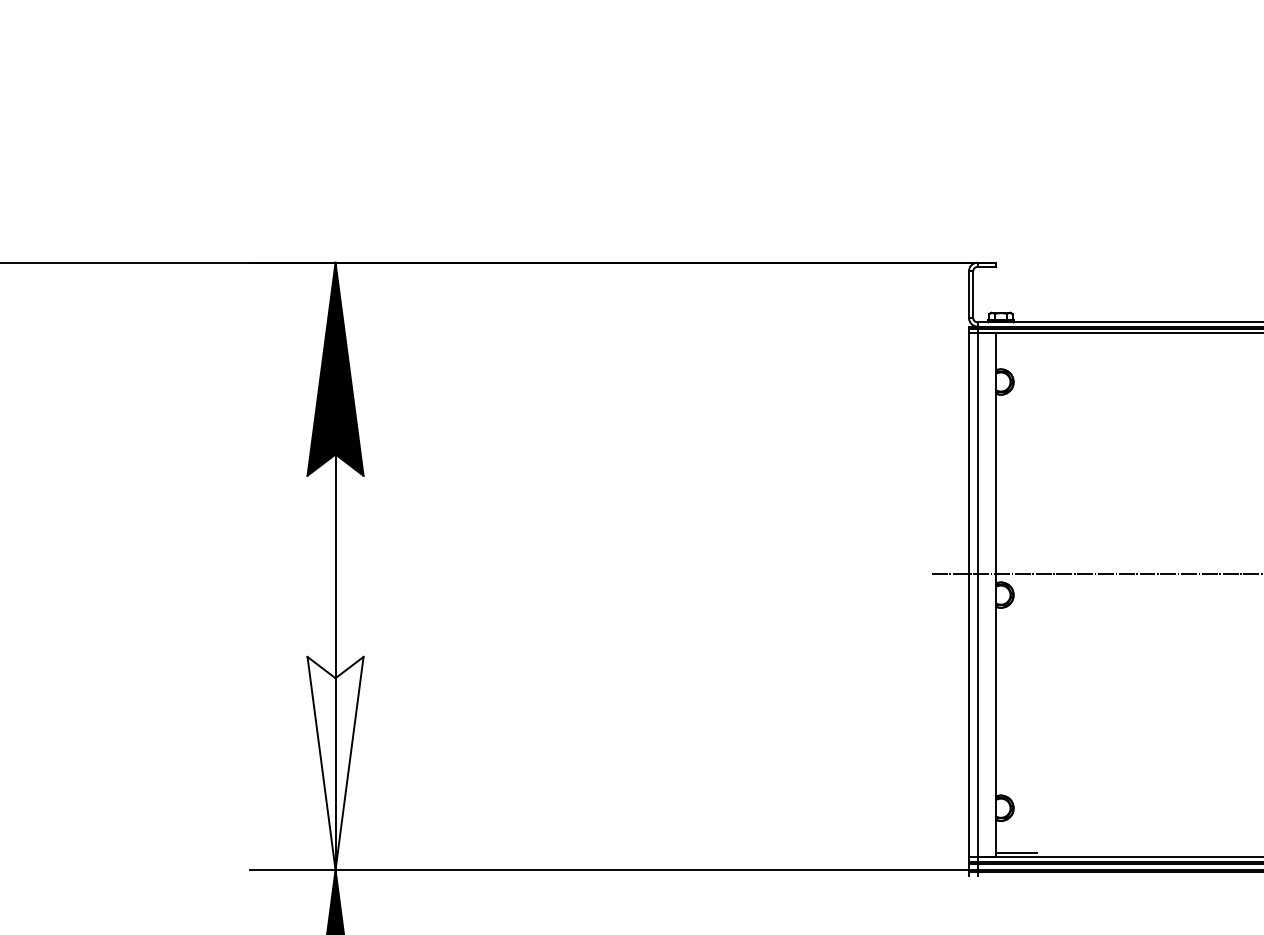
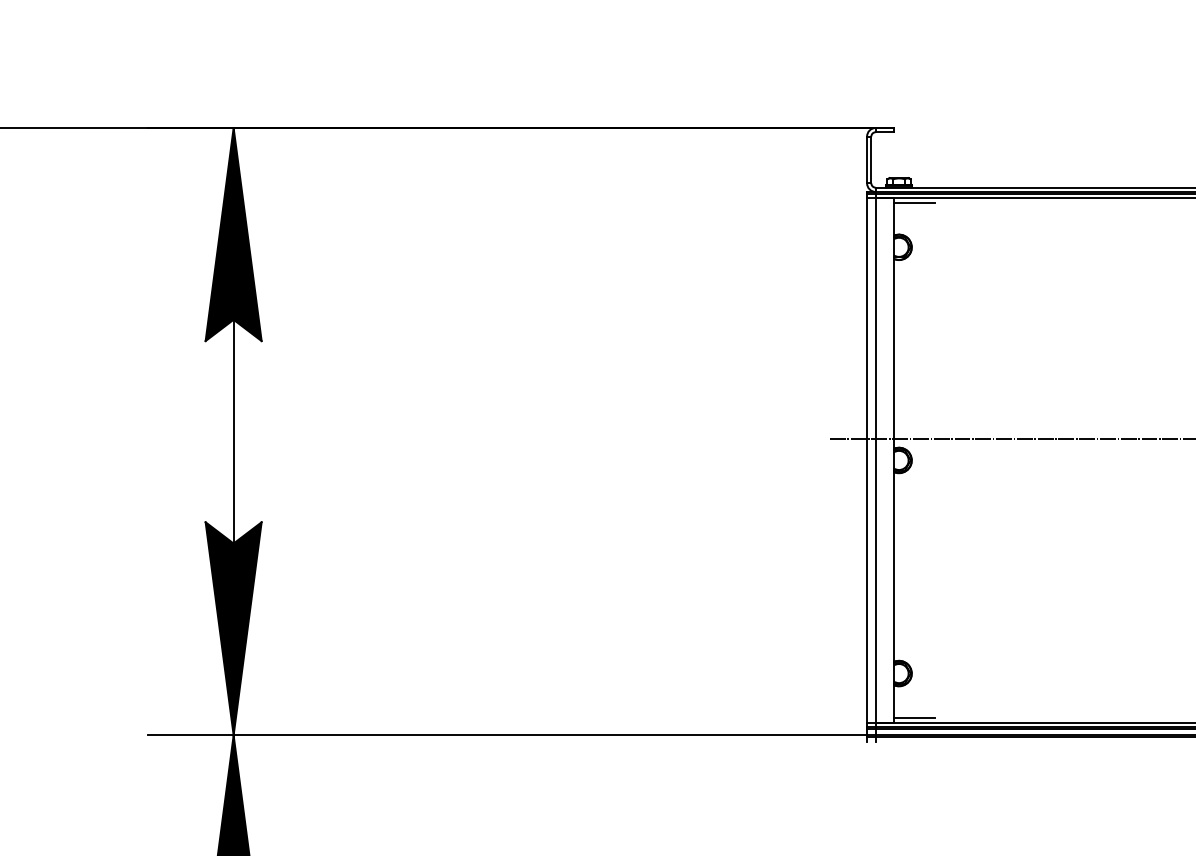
line: (1016, 337) -> (914, 202), added
fill: (335, 763) -> (233, 628), added

